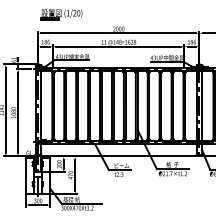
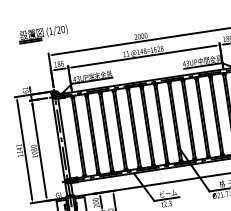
part: (61, 14) -> (43, 33), moved

